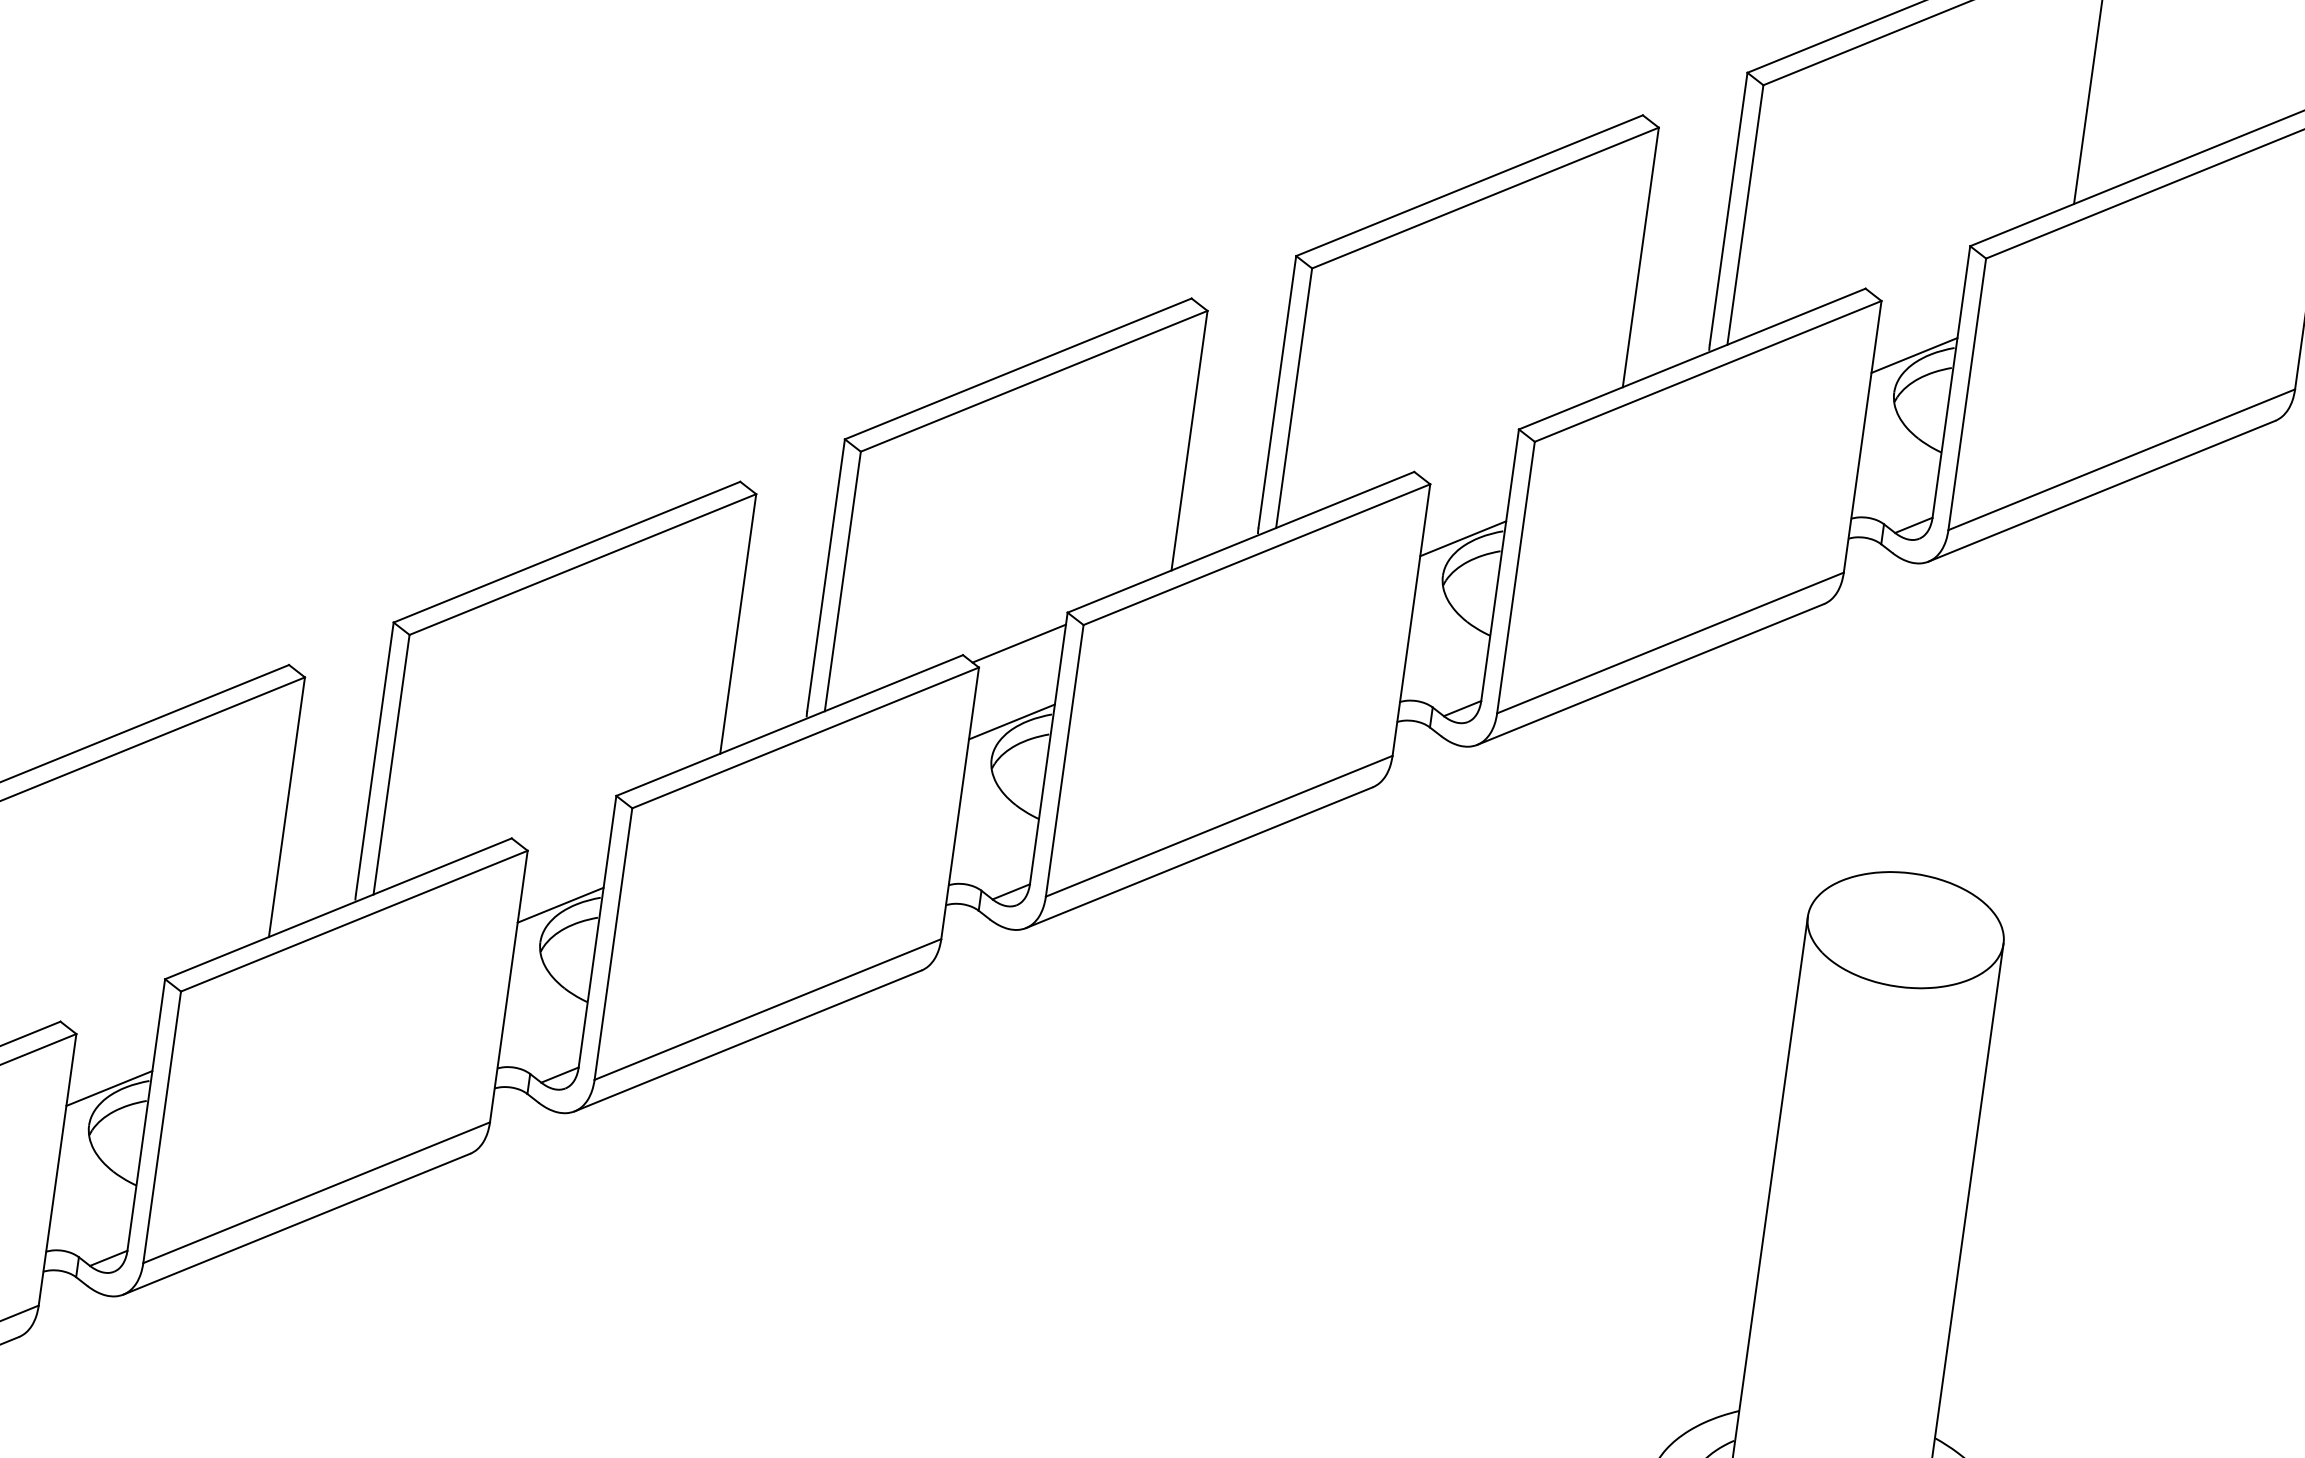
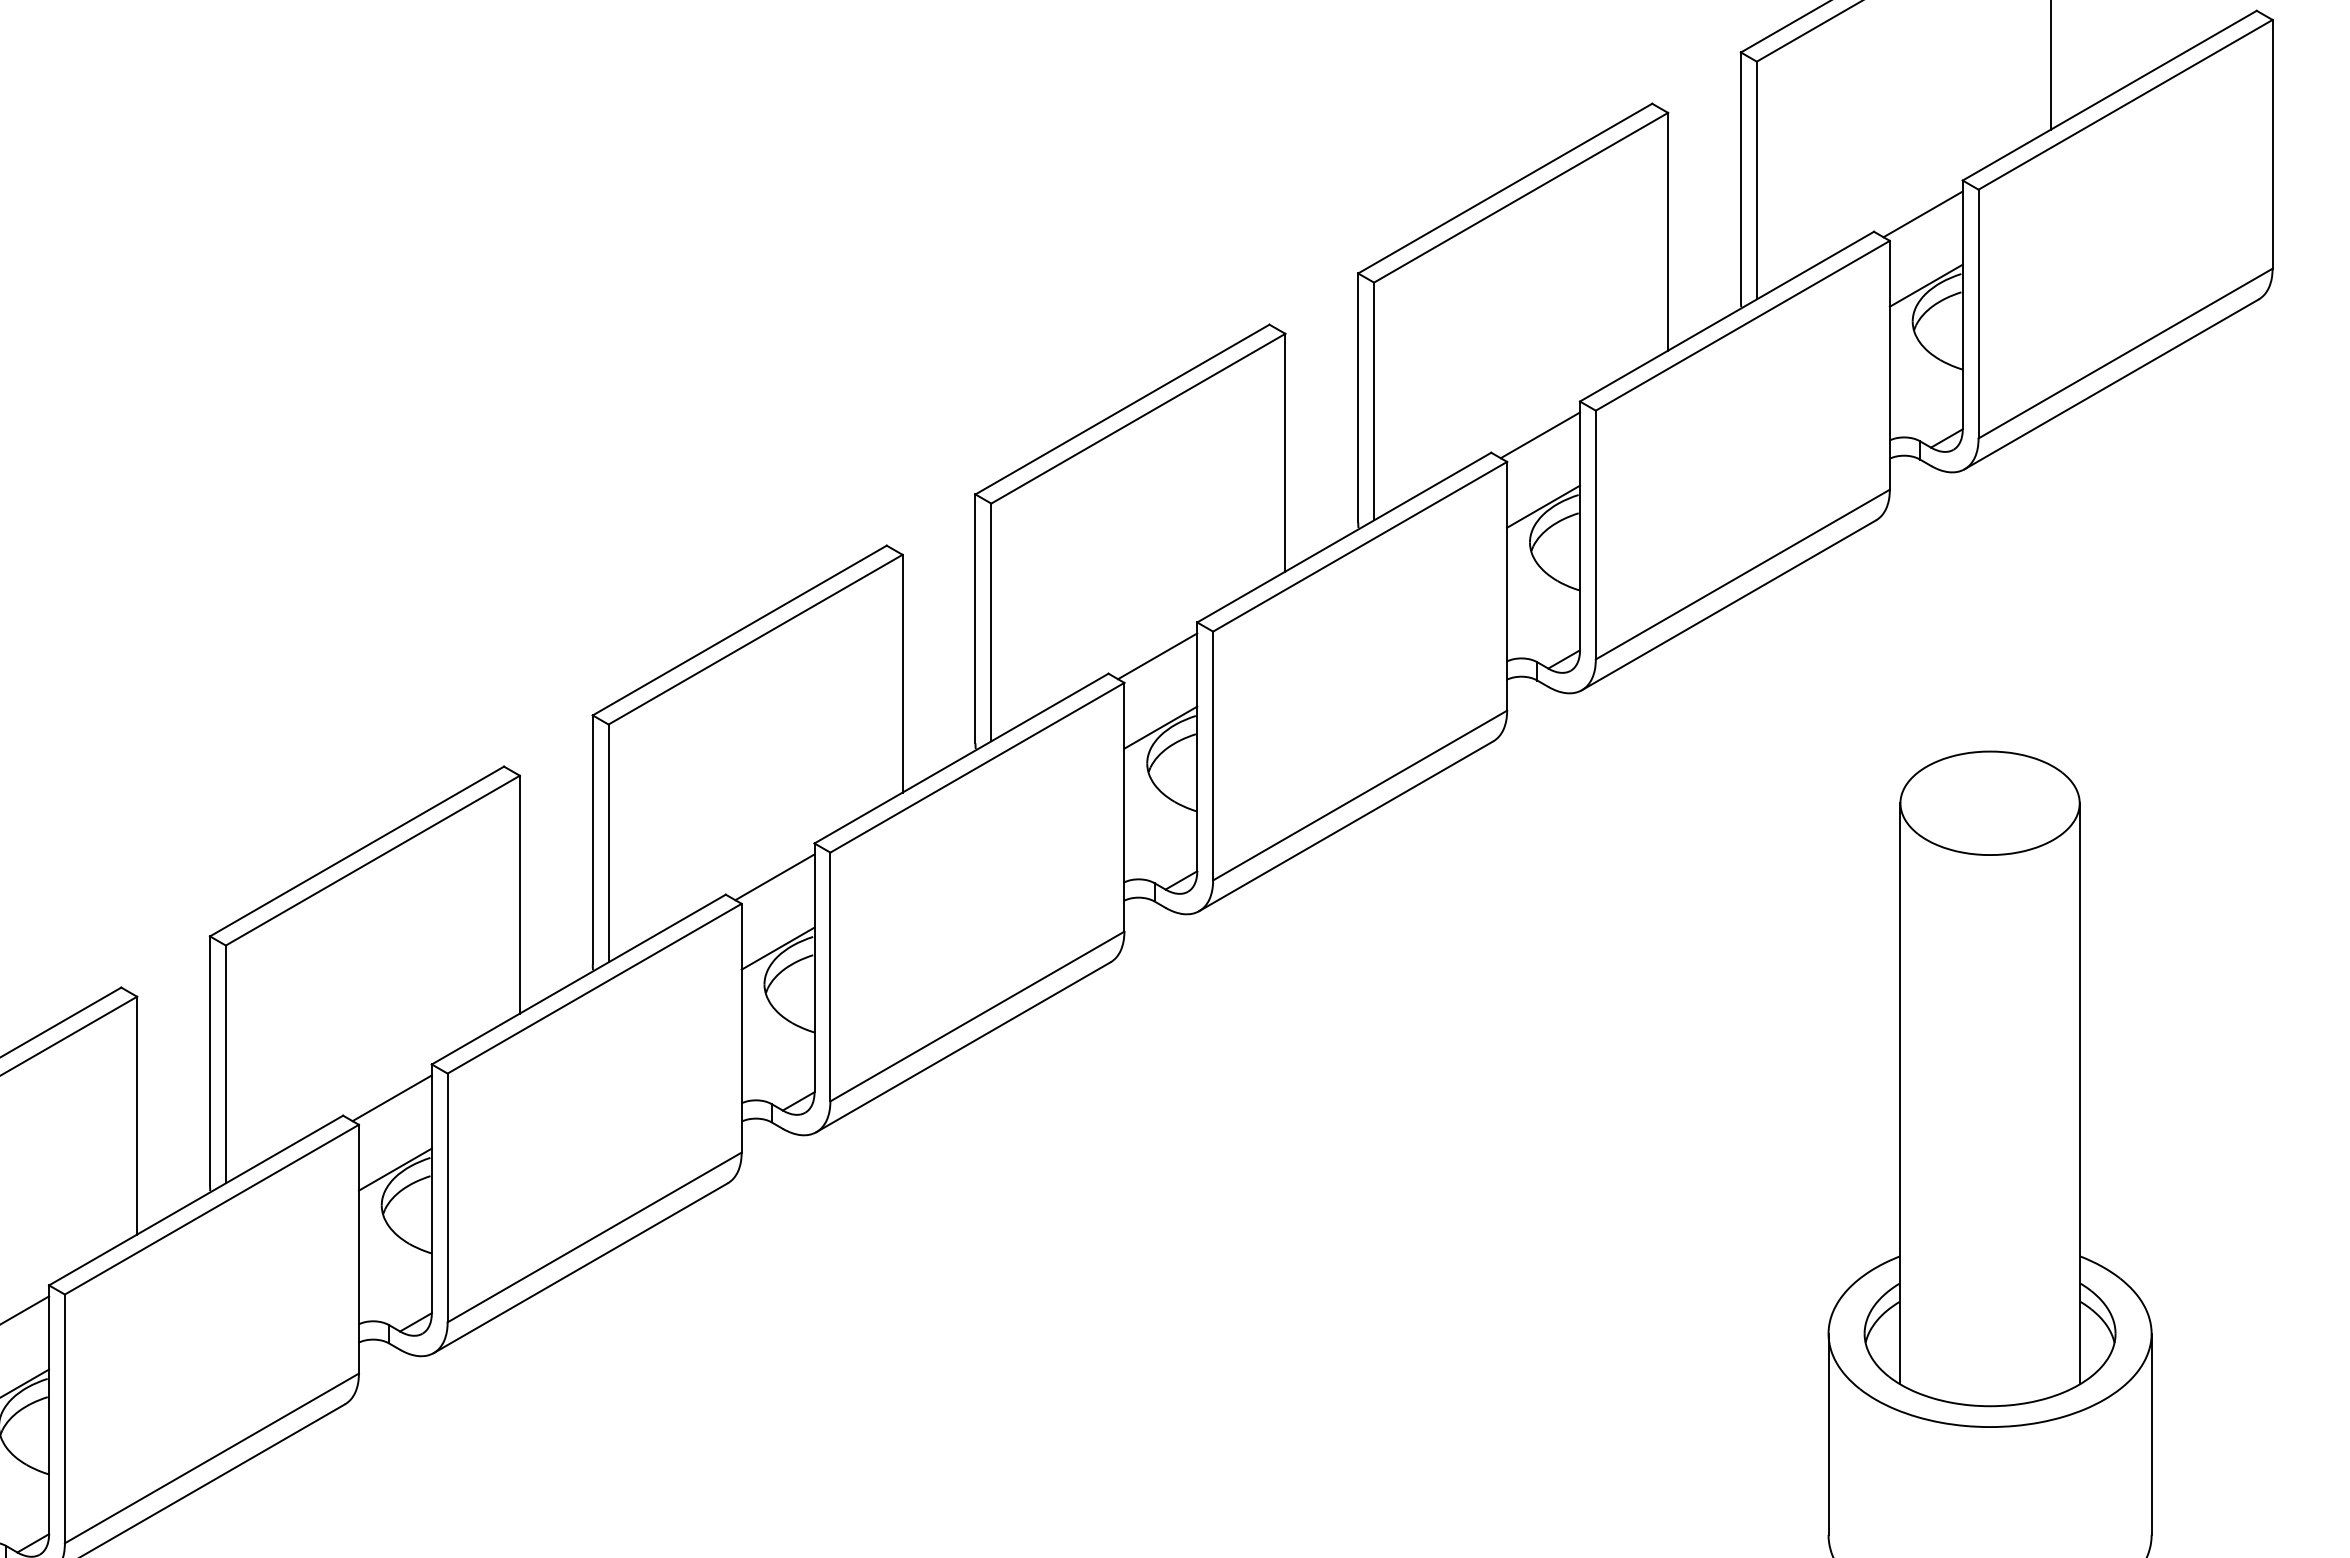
line: (1921, 277) -> (1922, 214), added
line: (1470, 460) -> (1540, 435), added
line: (567, 827) -> (774, 877), added
line: (115, 1010) -> (391, 1098), added

